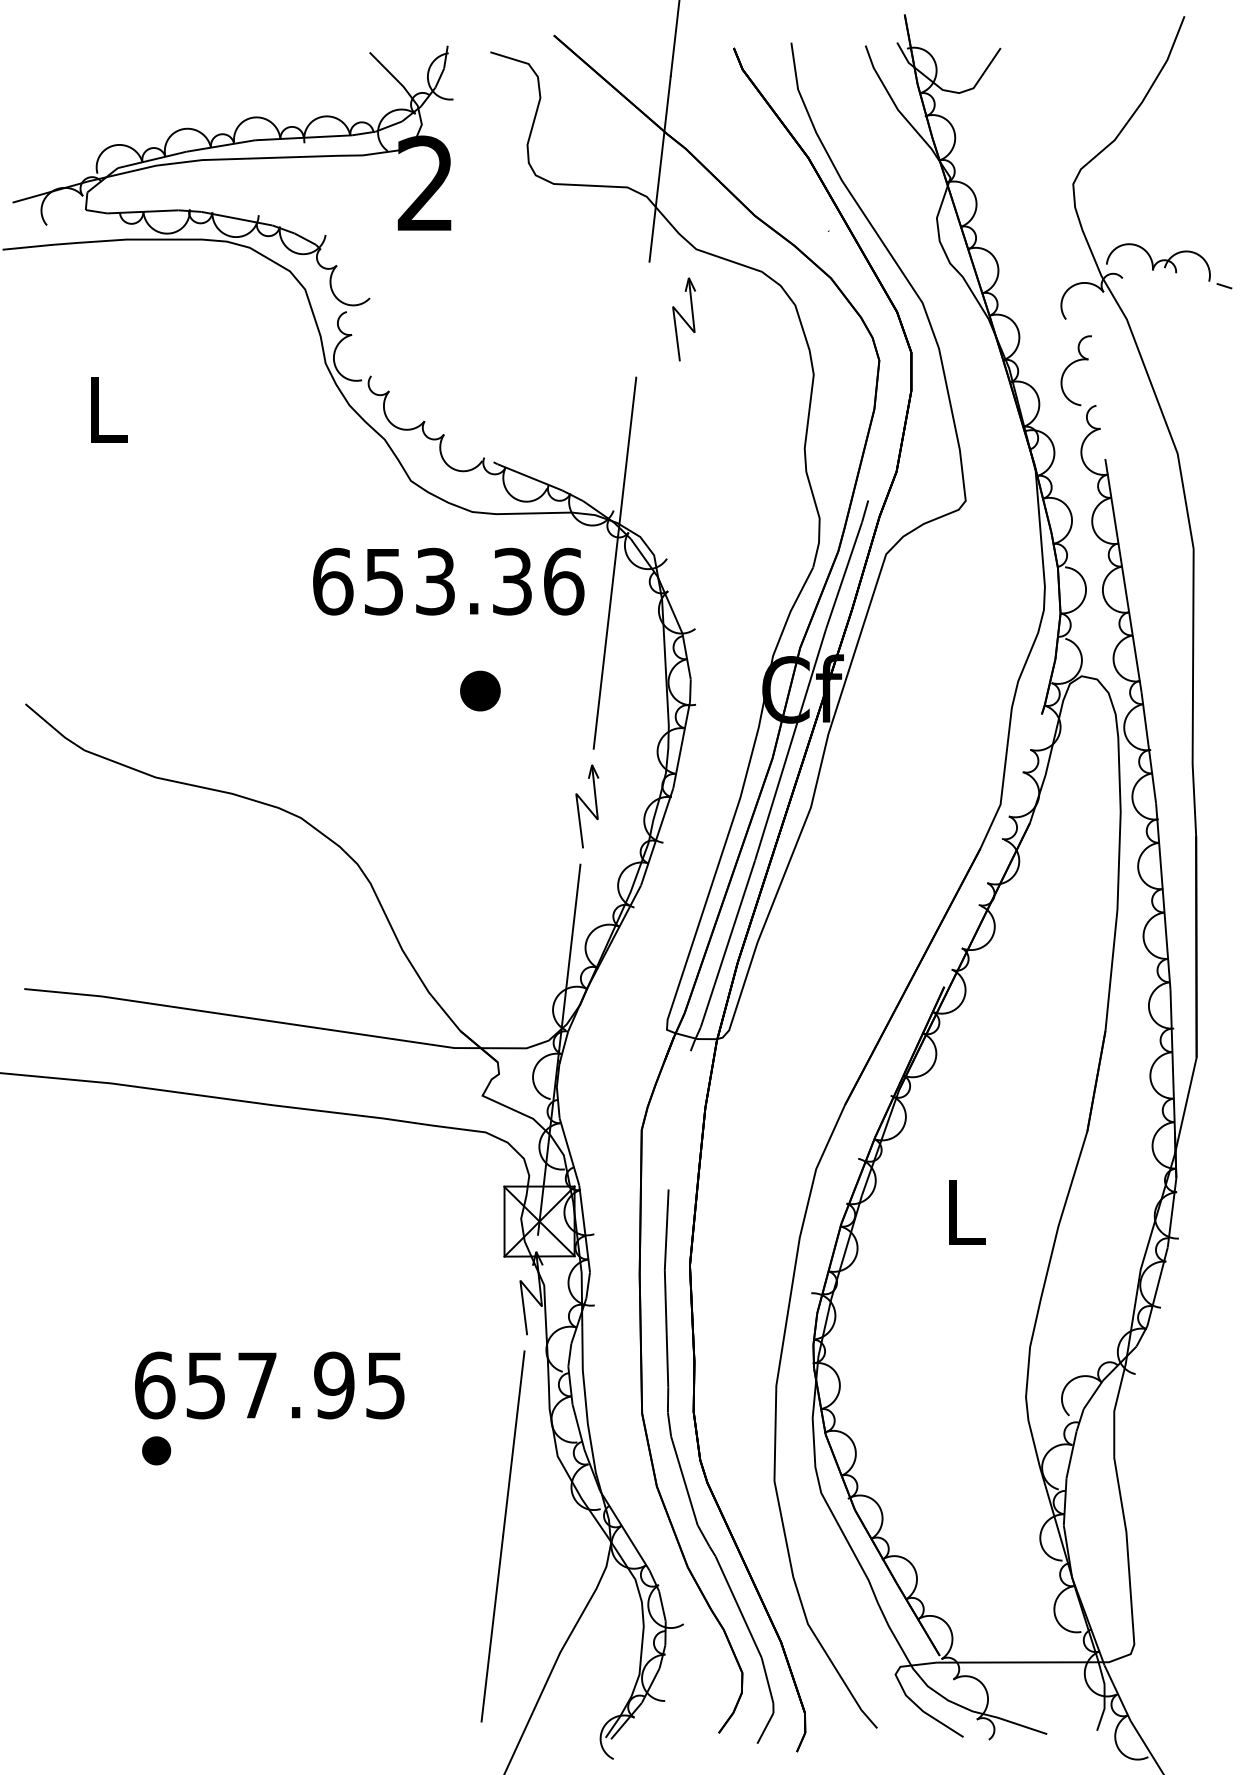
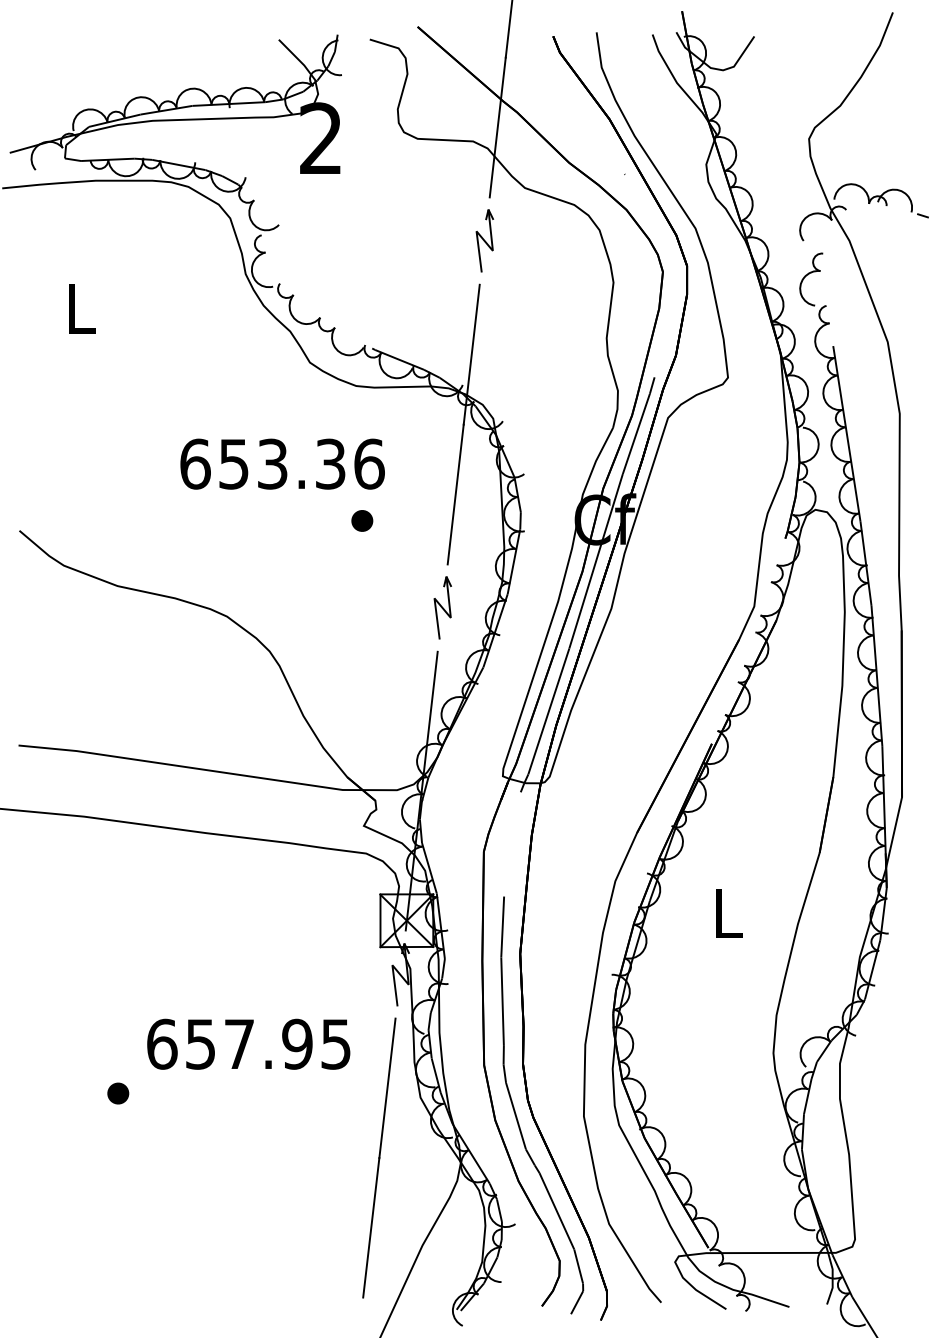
part: (683, 319) -> (484, 240), moved
text: (448, 581) -> (282, 464), moved
part: (480, 690) -> (362, 520), size x0.71
text: (269, 1385) -> (248, 1044), moved

